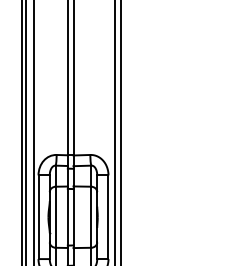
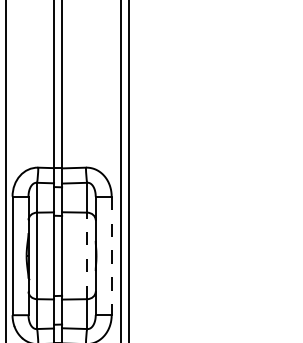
line: (91, 217) -> (87, 256), solid -> dashed
line: (108, 217) -> (111, 256), solid -> dashed

